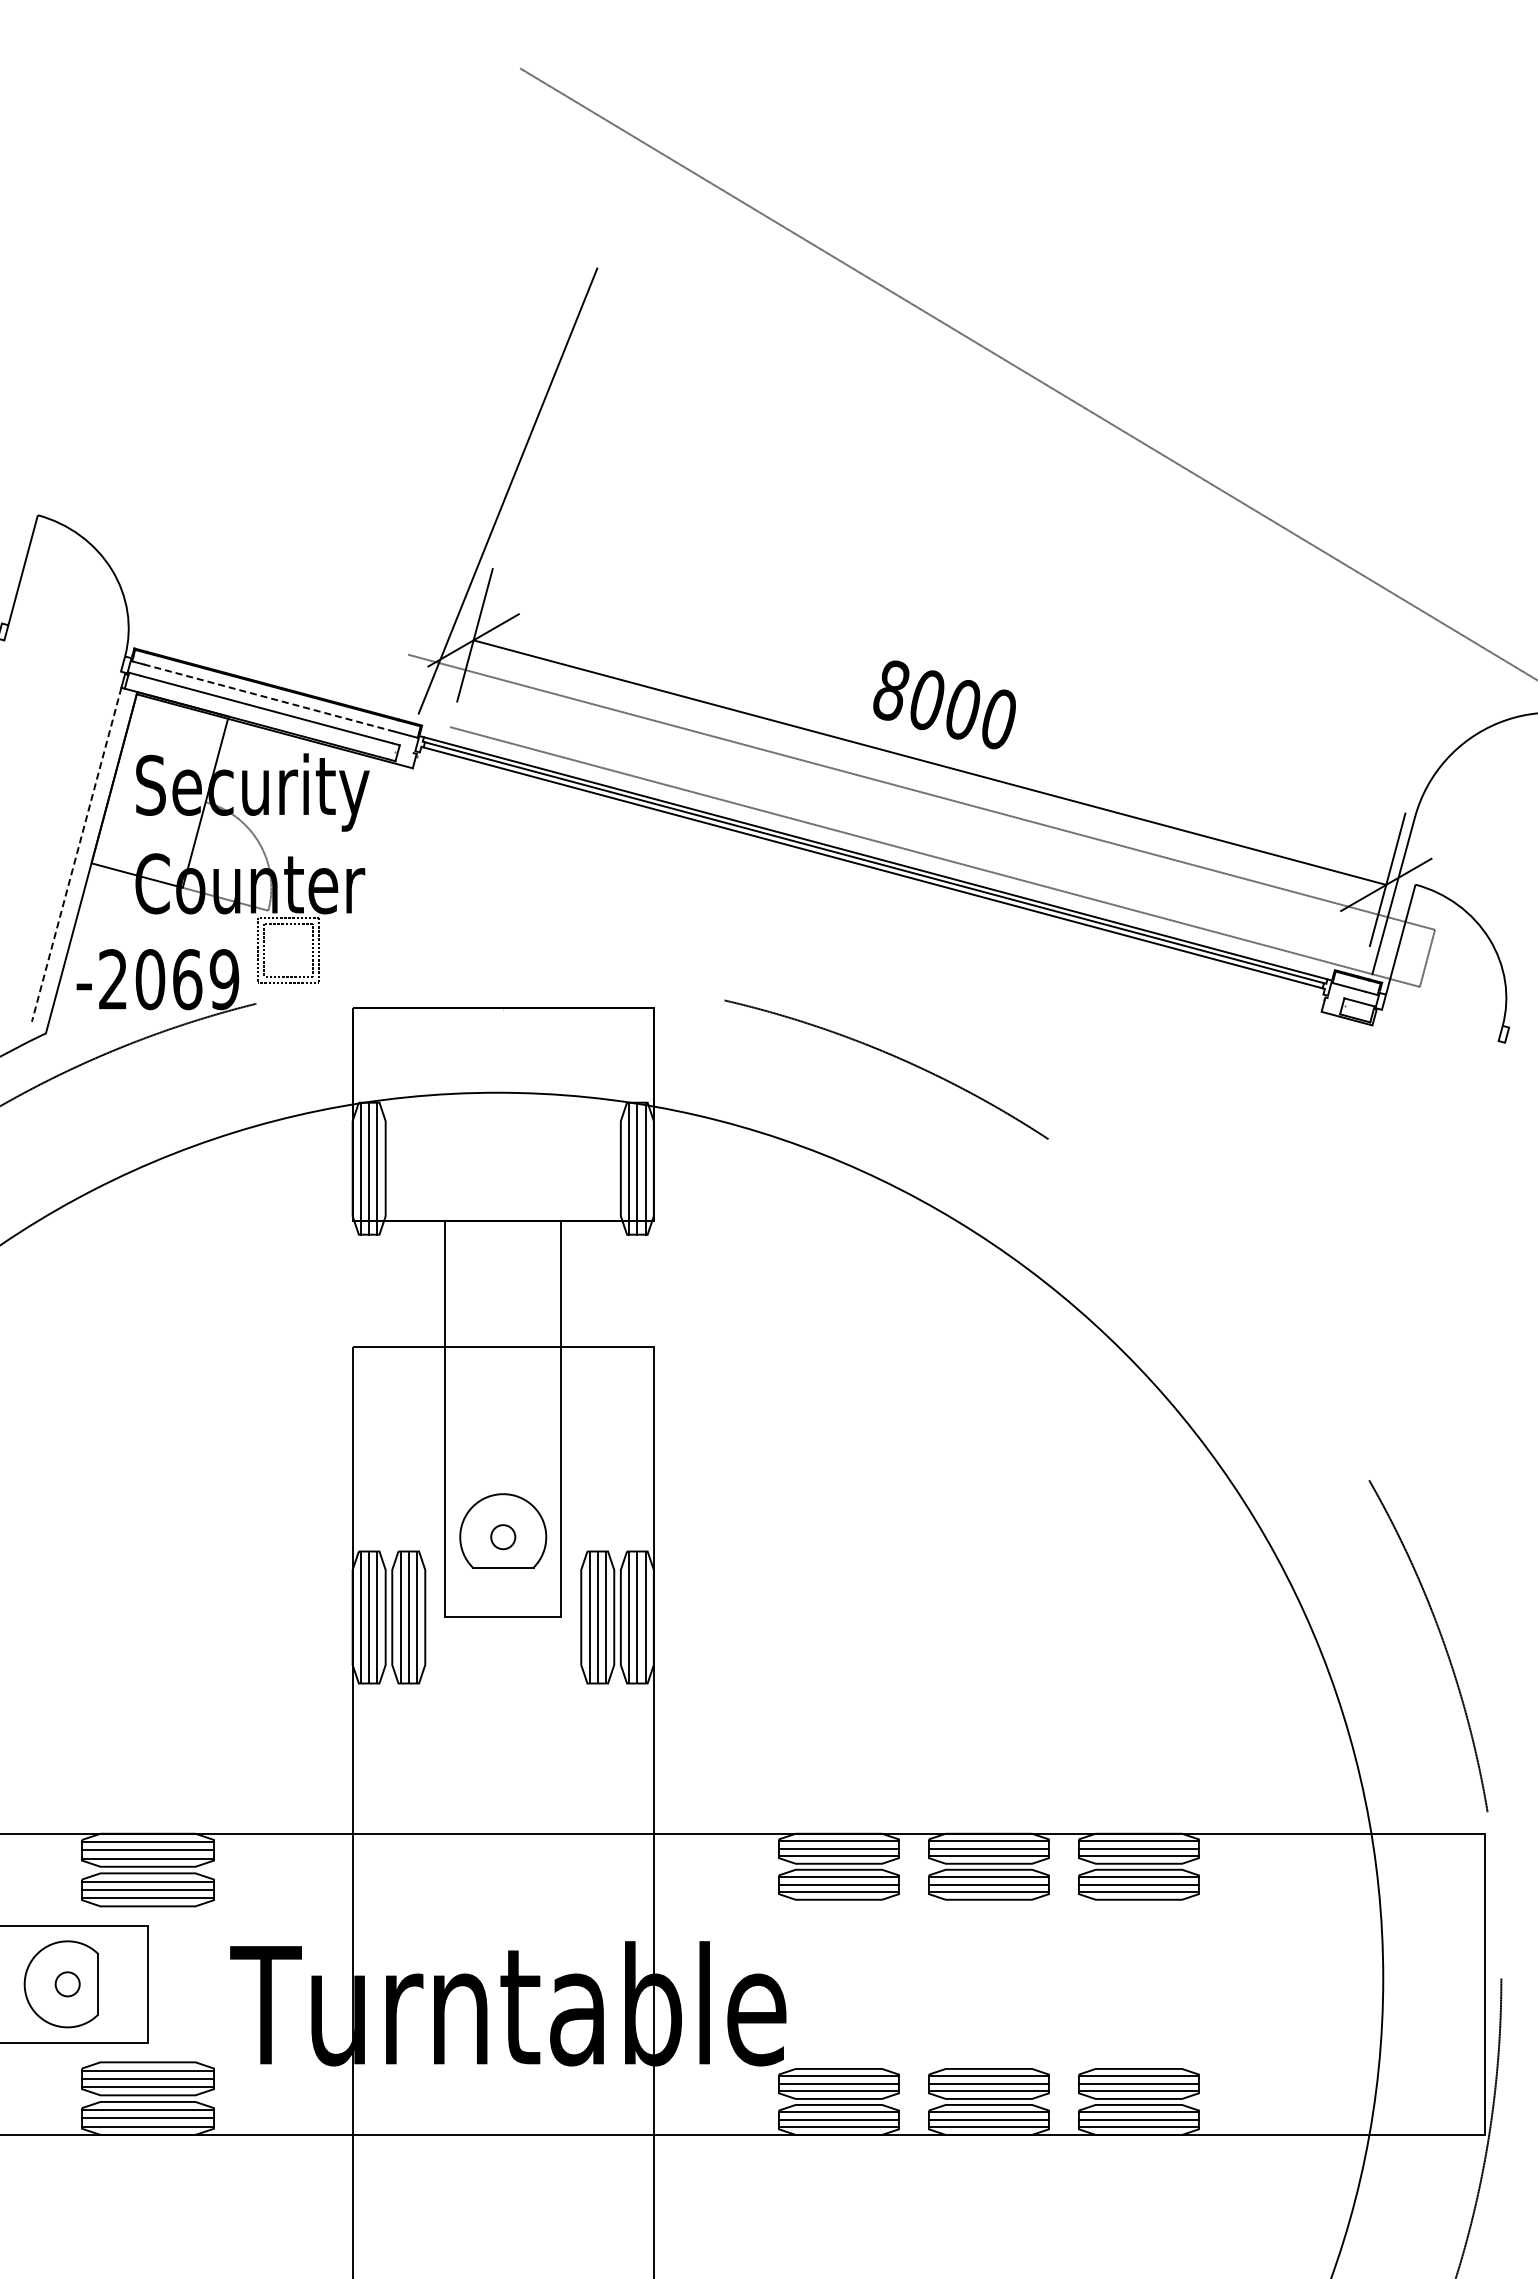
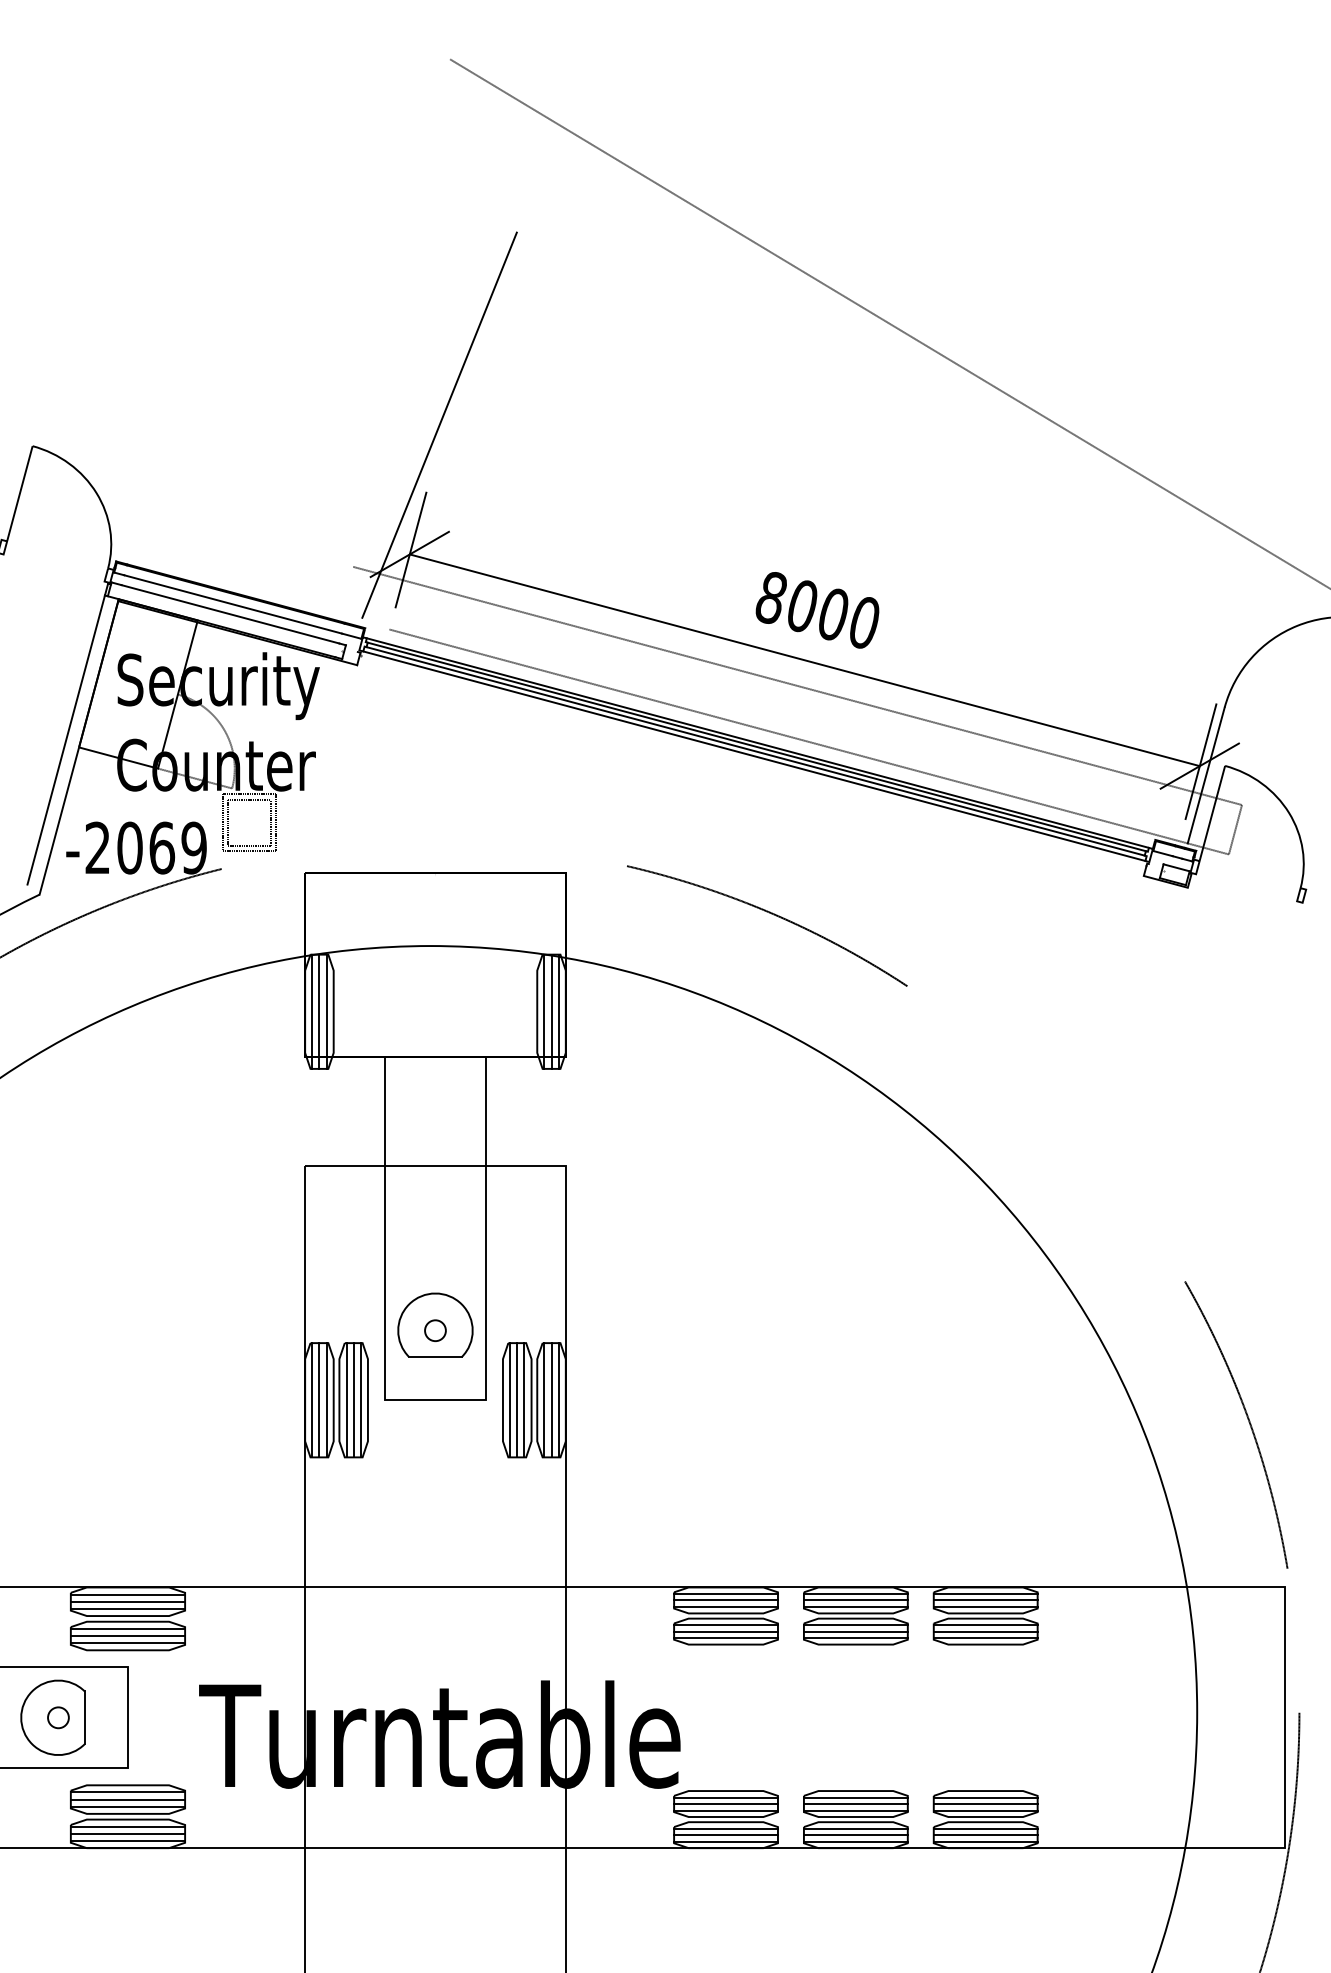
line: (269, 698) -> (233, 604), dashed -> solid
line: (76, 854) -> (66, 739), dashed -> solid
line: (871, 873) -> (754, 756), added

